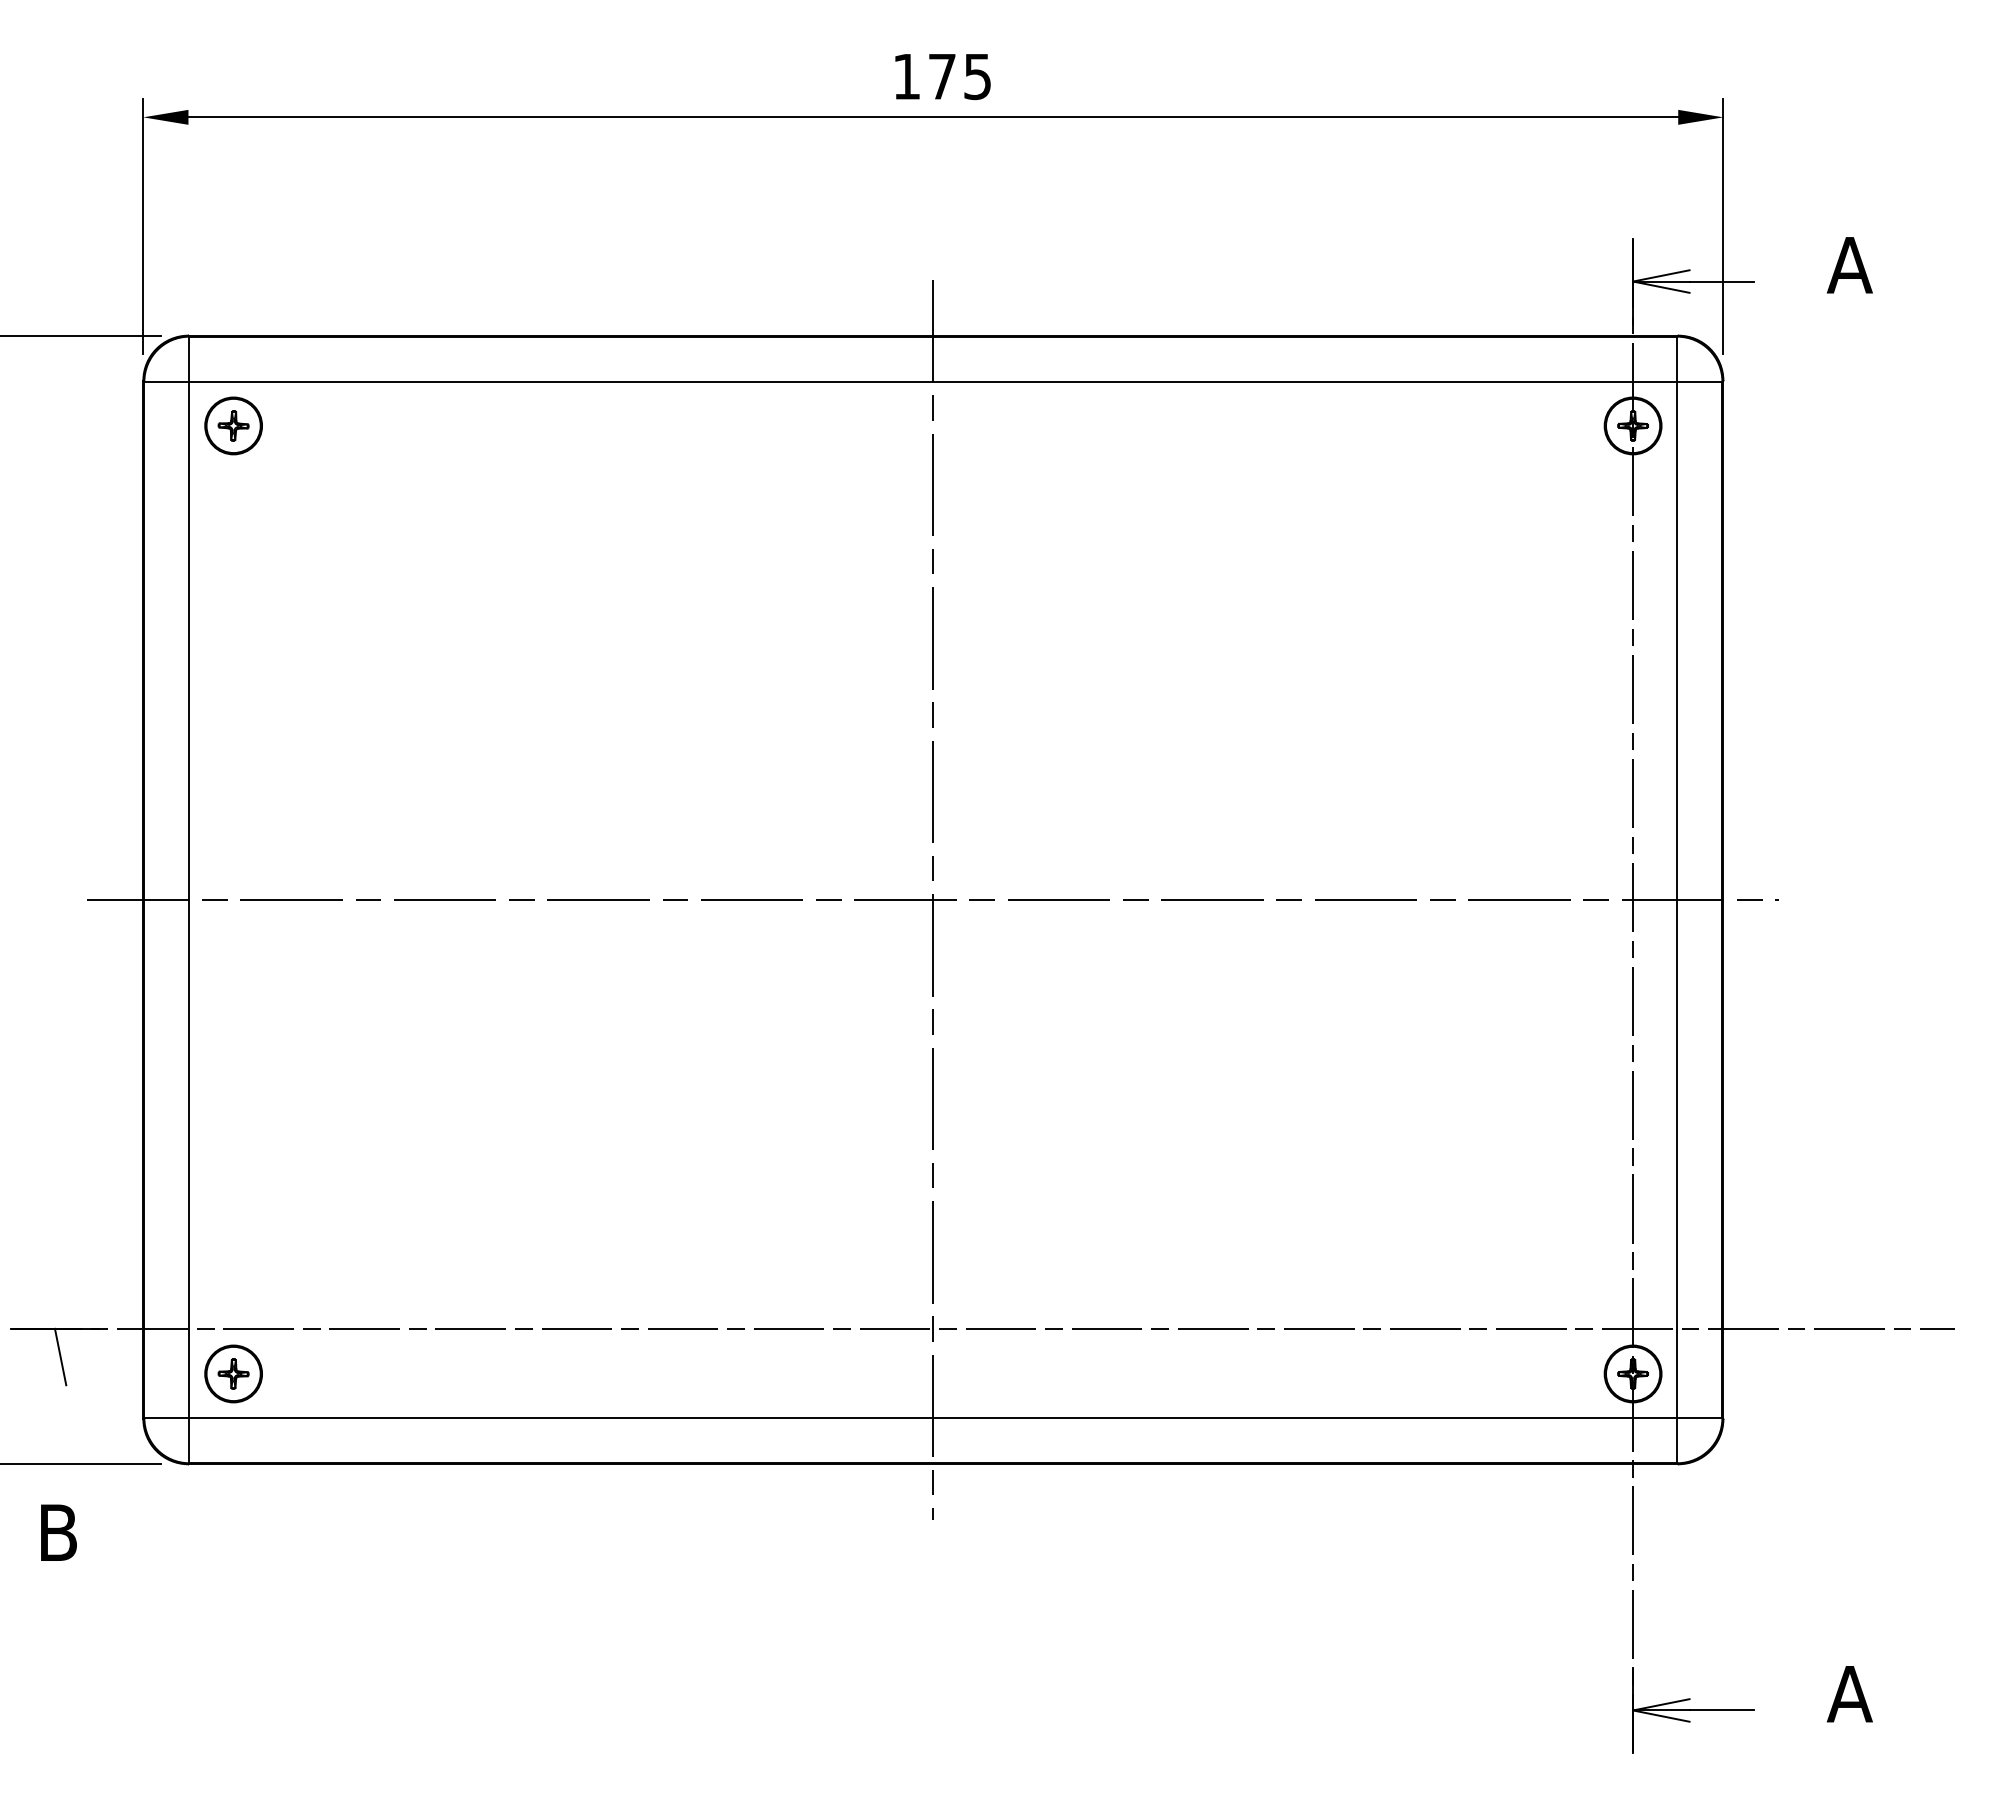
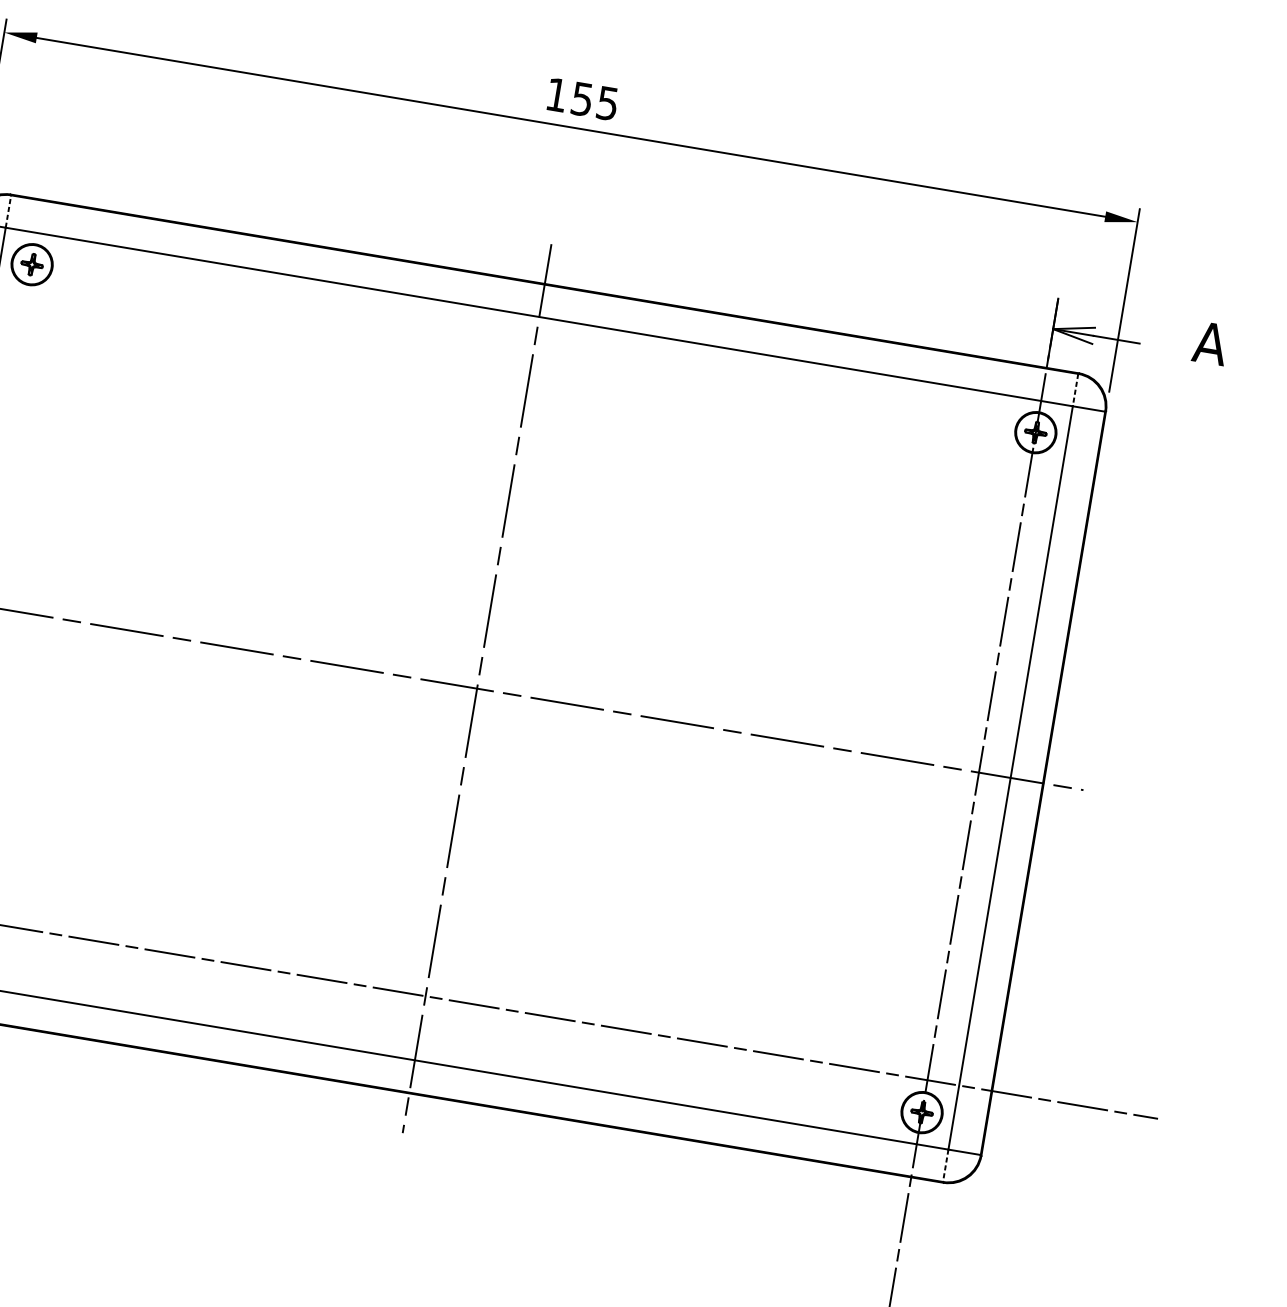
text: (942, 77) -> (582, 99), 175 -> 155
line: (189, 359) -> (8, 211), solid -> dashed
line: (1677, 359) -> (1075, 390), solid -> dashed
line: (1677, 1440) -> (945, 1165), solid -> dashed

